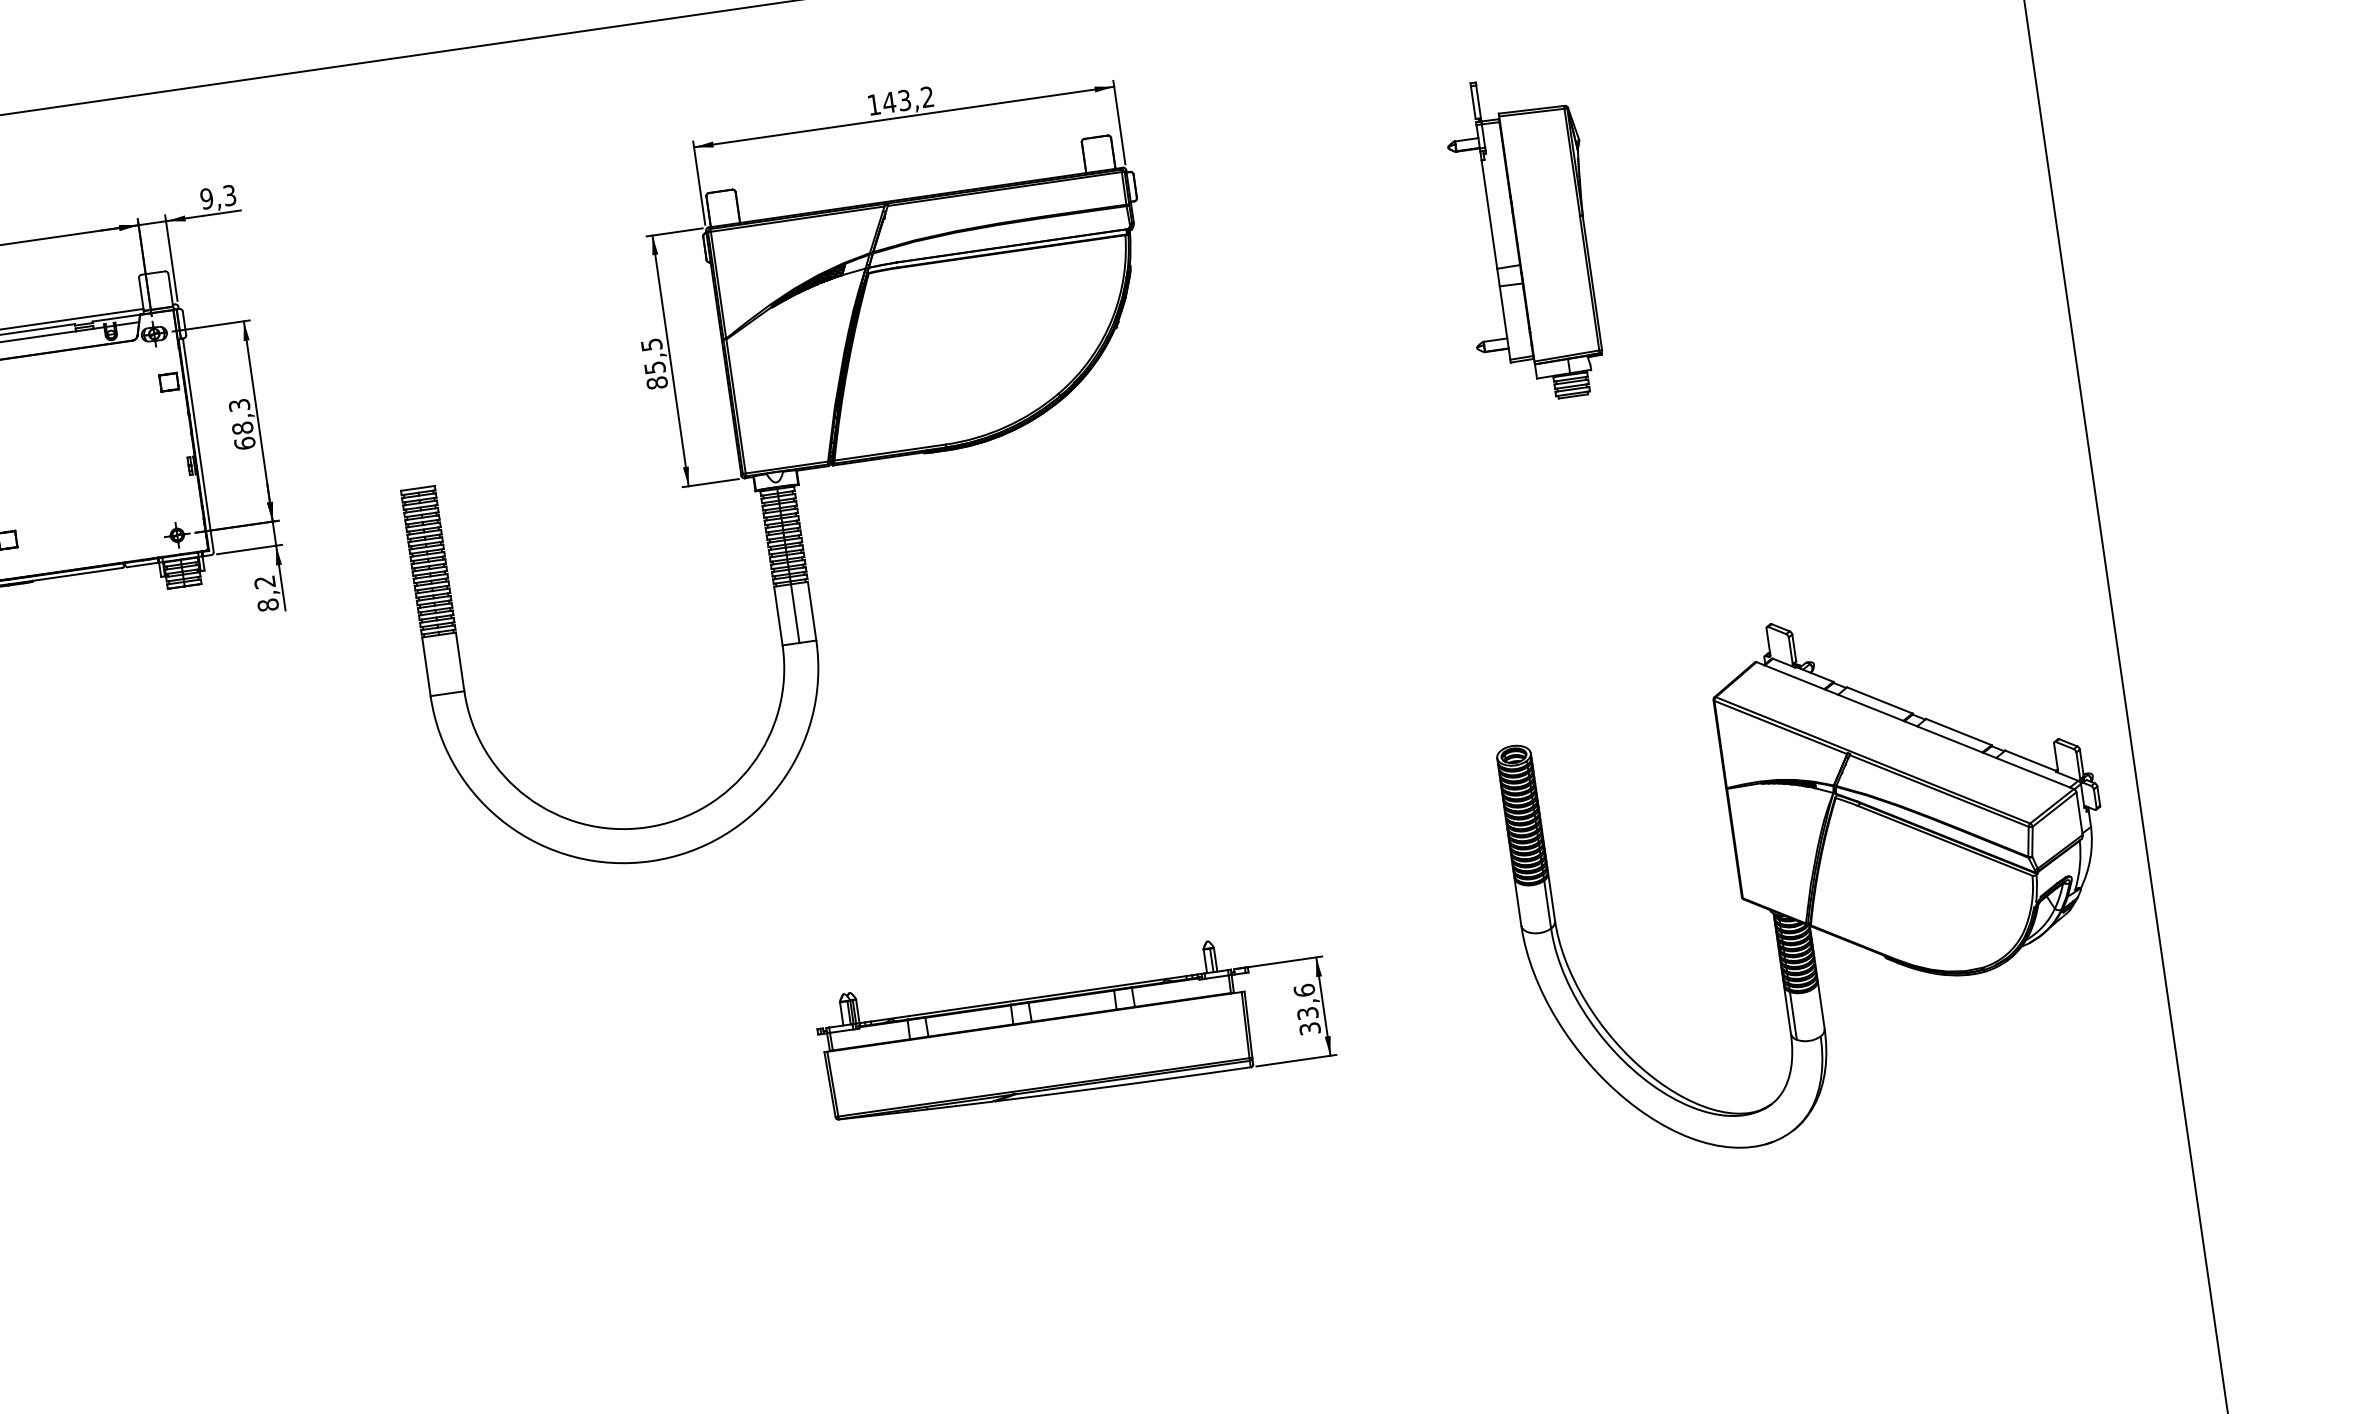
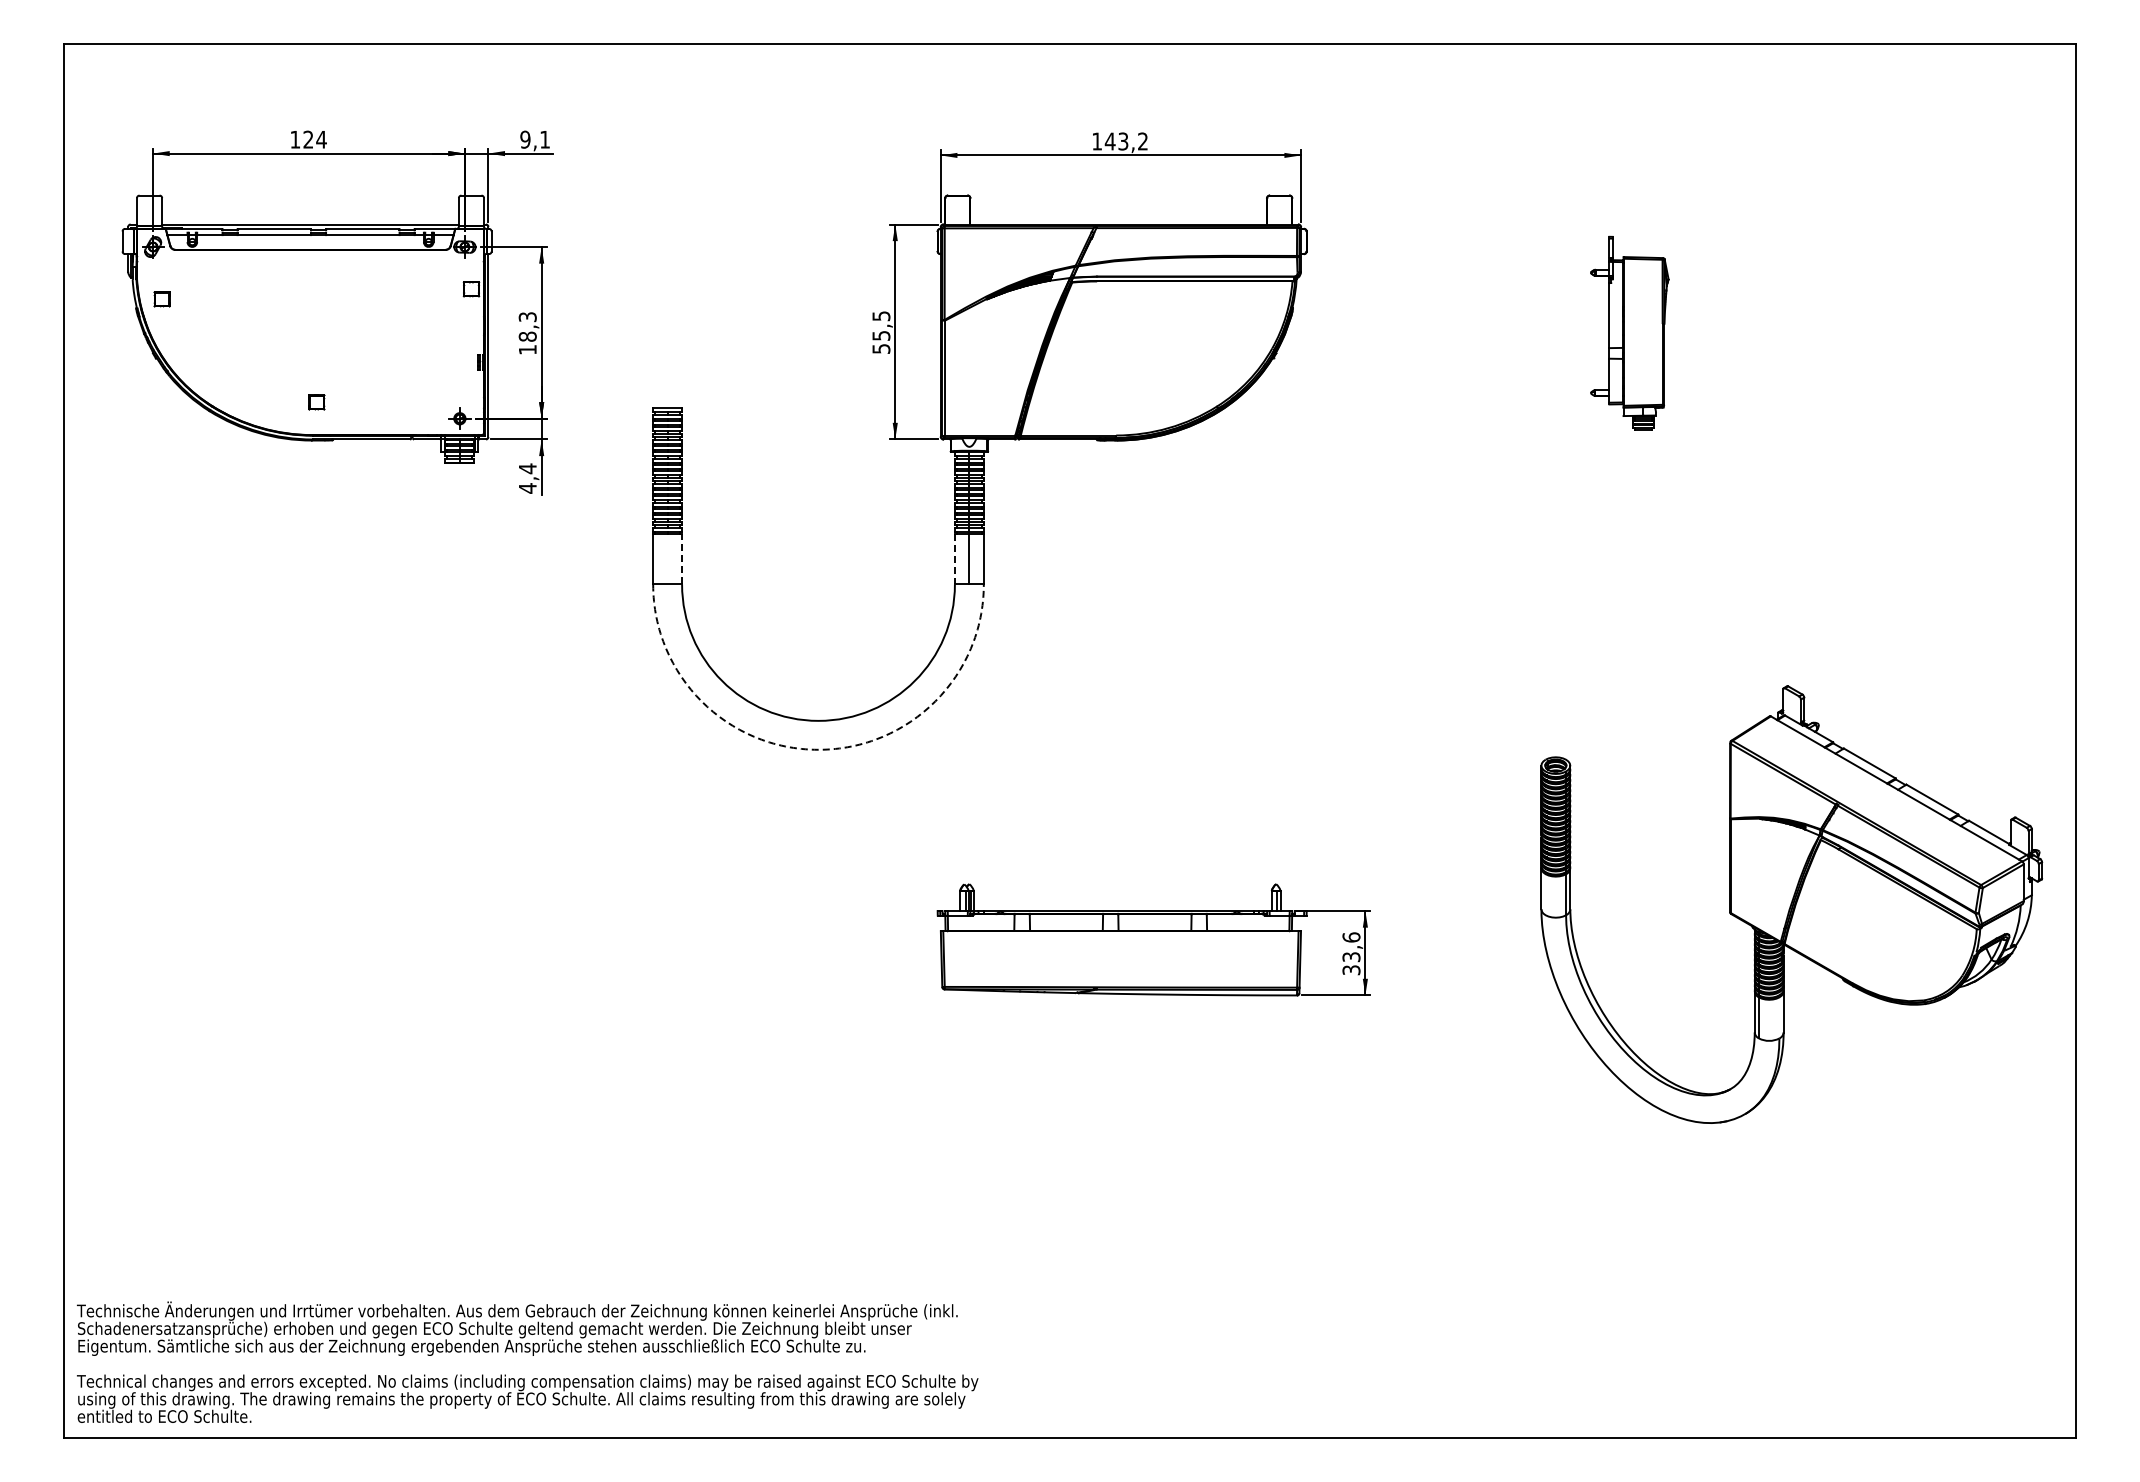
text: (229, 195) -> (544, 139), 9,3 -> 9,1
part: (1527, 238) -> (1629, 332), size x0.7
text: (657, 382) -> (881, 348), 85,5 -> 55,5
text: (244, 443) -> (527, 349), 68,3 -> 18,3
text: (266, 593) -> (527, 478), 8,2 -> 4,4
line: (777, 616) -> (954, 559), solid -> dashed
line: (460, 660) -> (682, 558), solid -> dashed
arc: (651, 860) -> (818, 749), solid -> dashed

